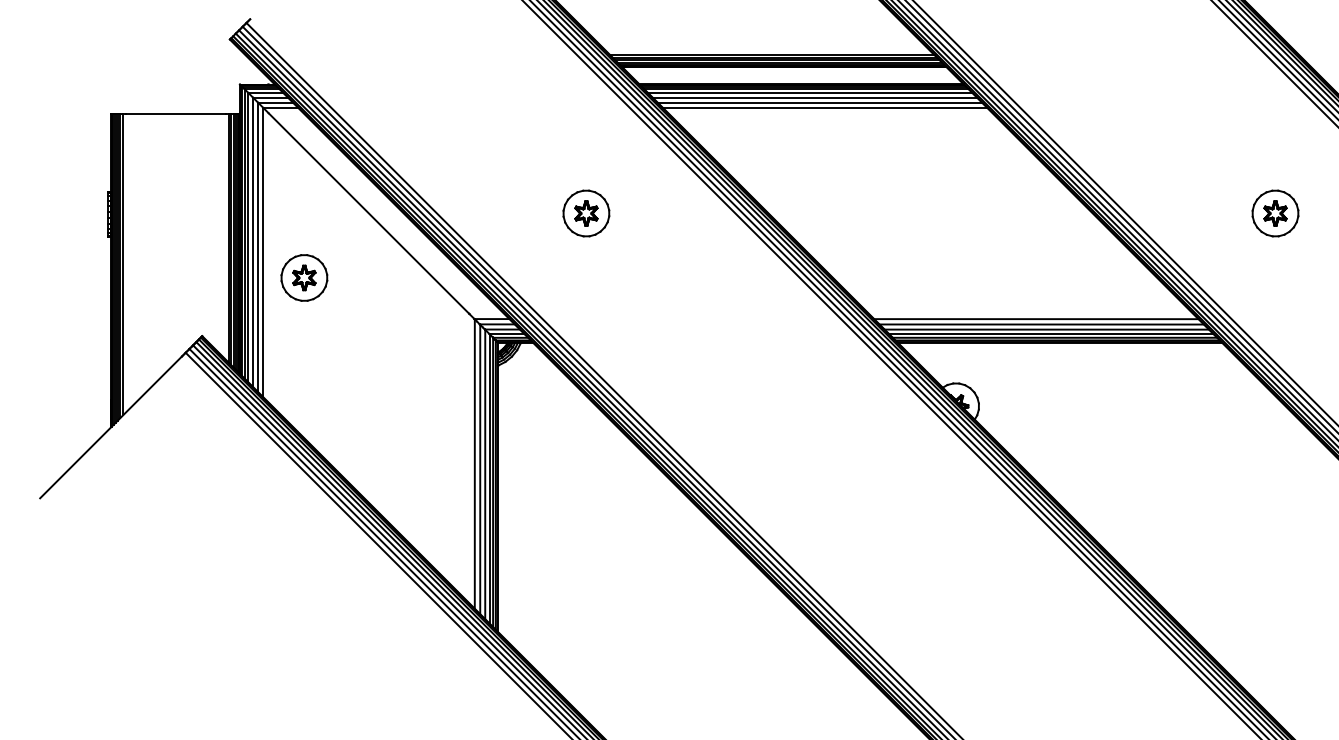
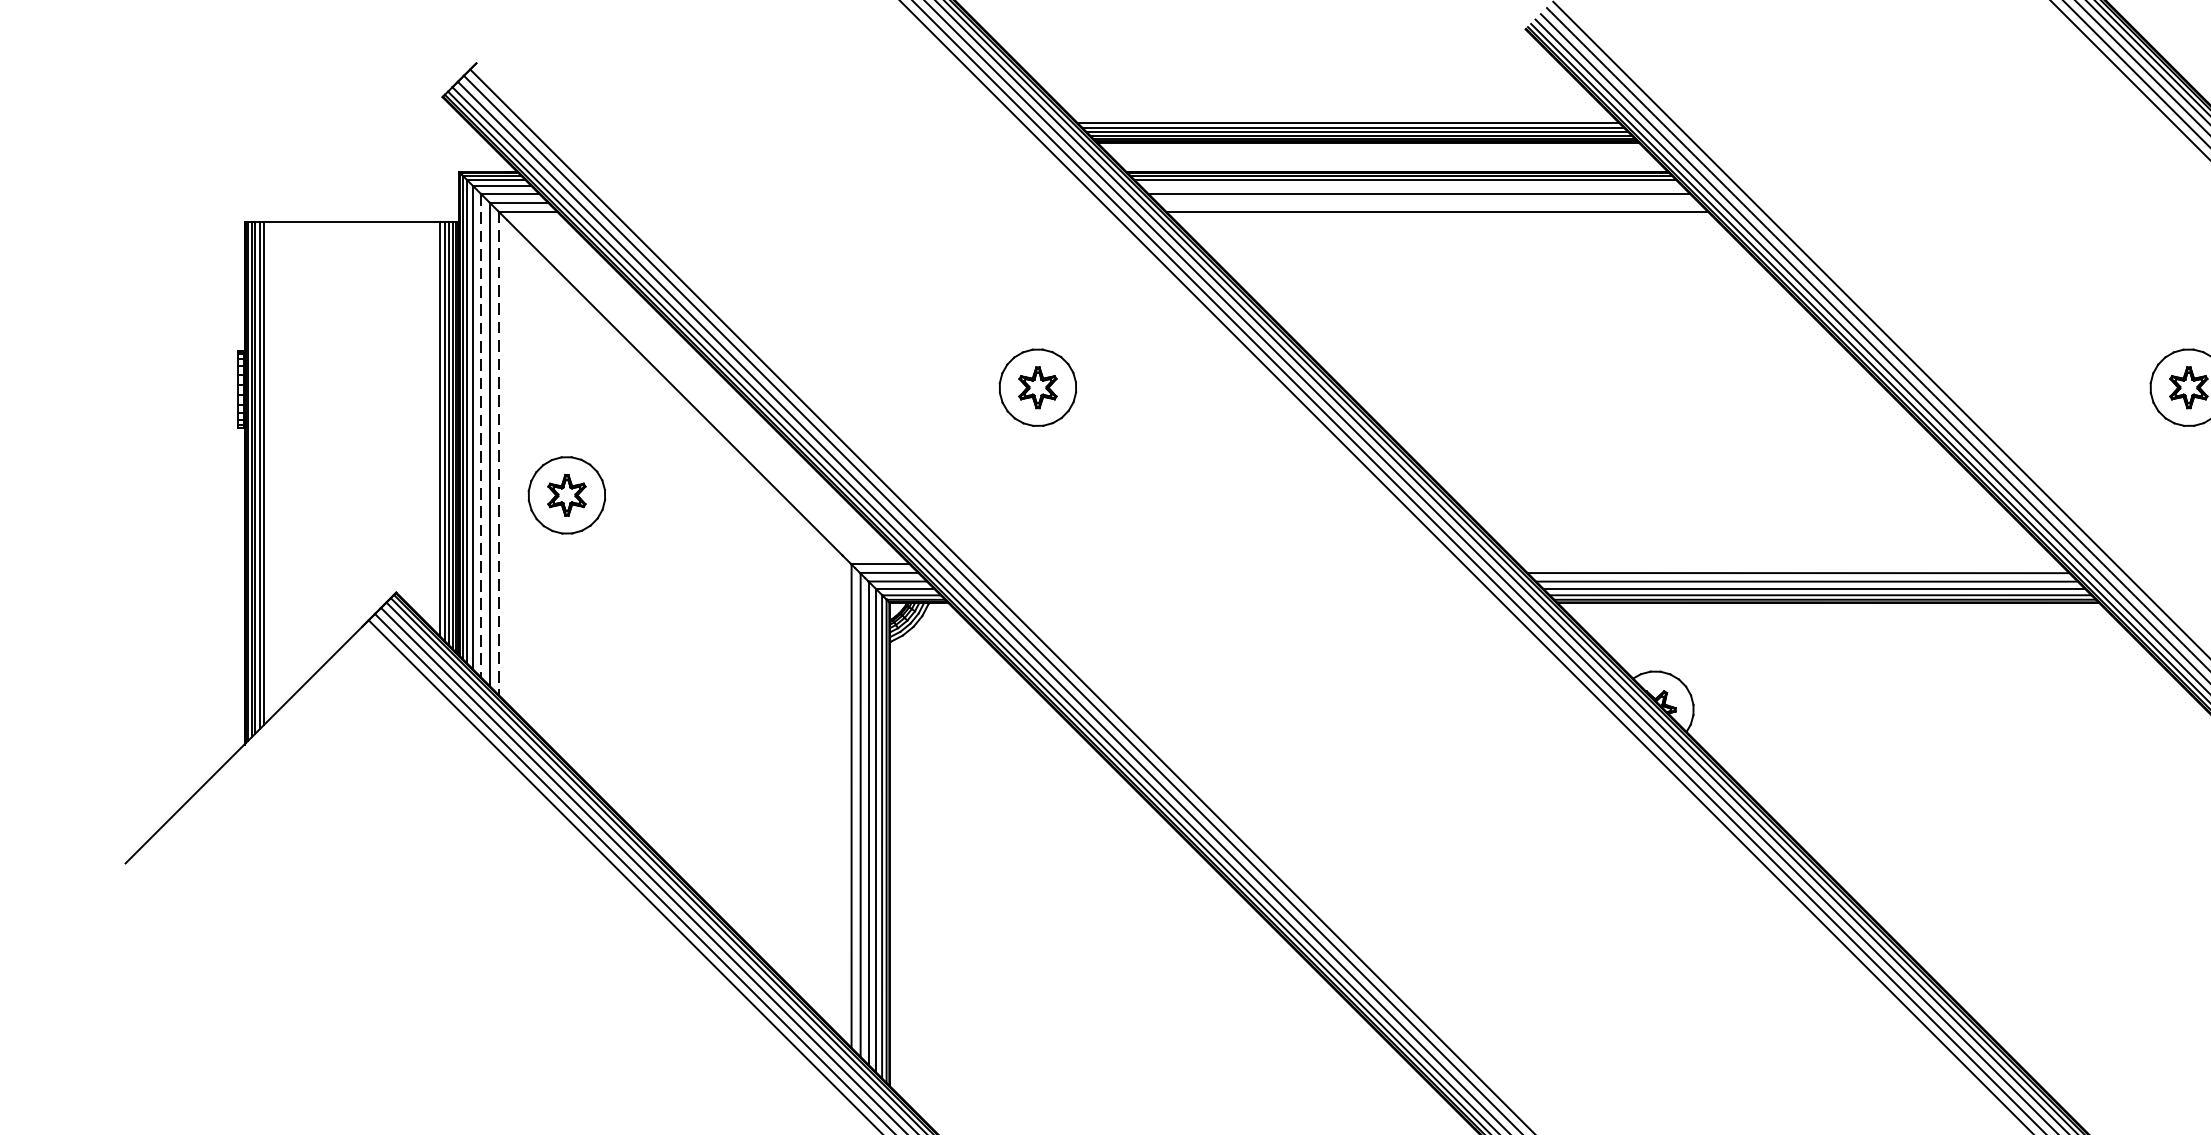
line: (810, 92) -> (1412, 185), removed
line: (819, 102) -> (1427, 202), removed
line: (253, 242) -> (481, 436), solid -> dashed
line: (263, 252) -> (498, 452), solid -> dashed
line: (1036, 319) -> (1789, 564), removed

